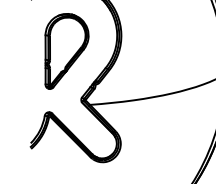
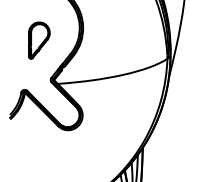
part: (67, 51) -> (39, 40), size x0.6

